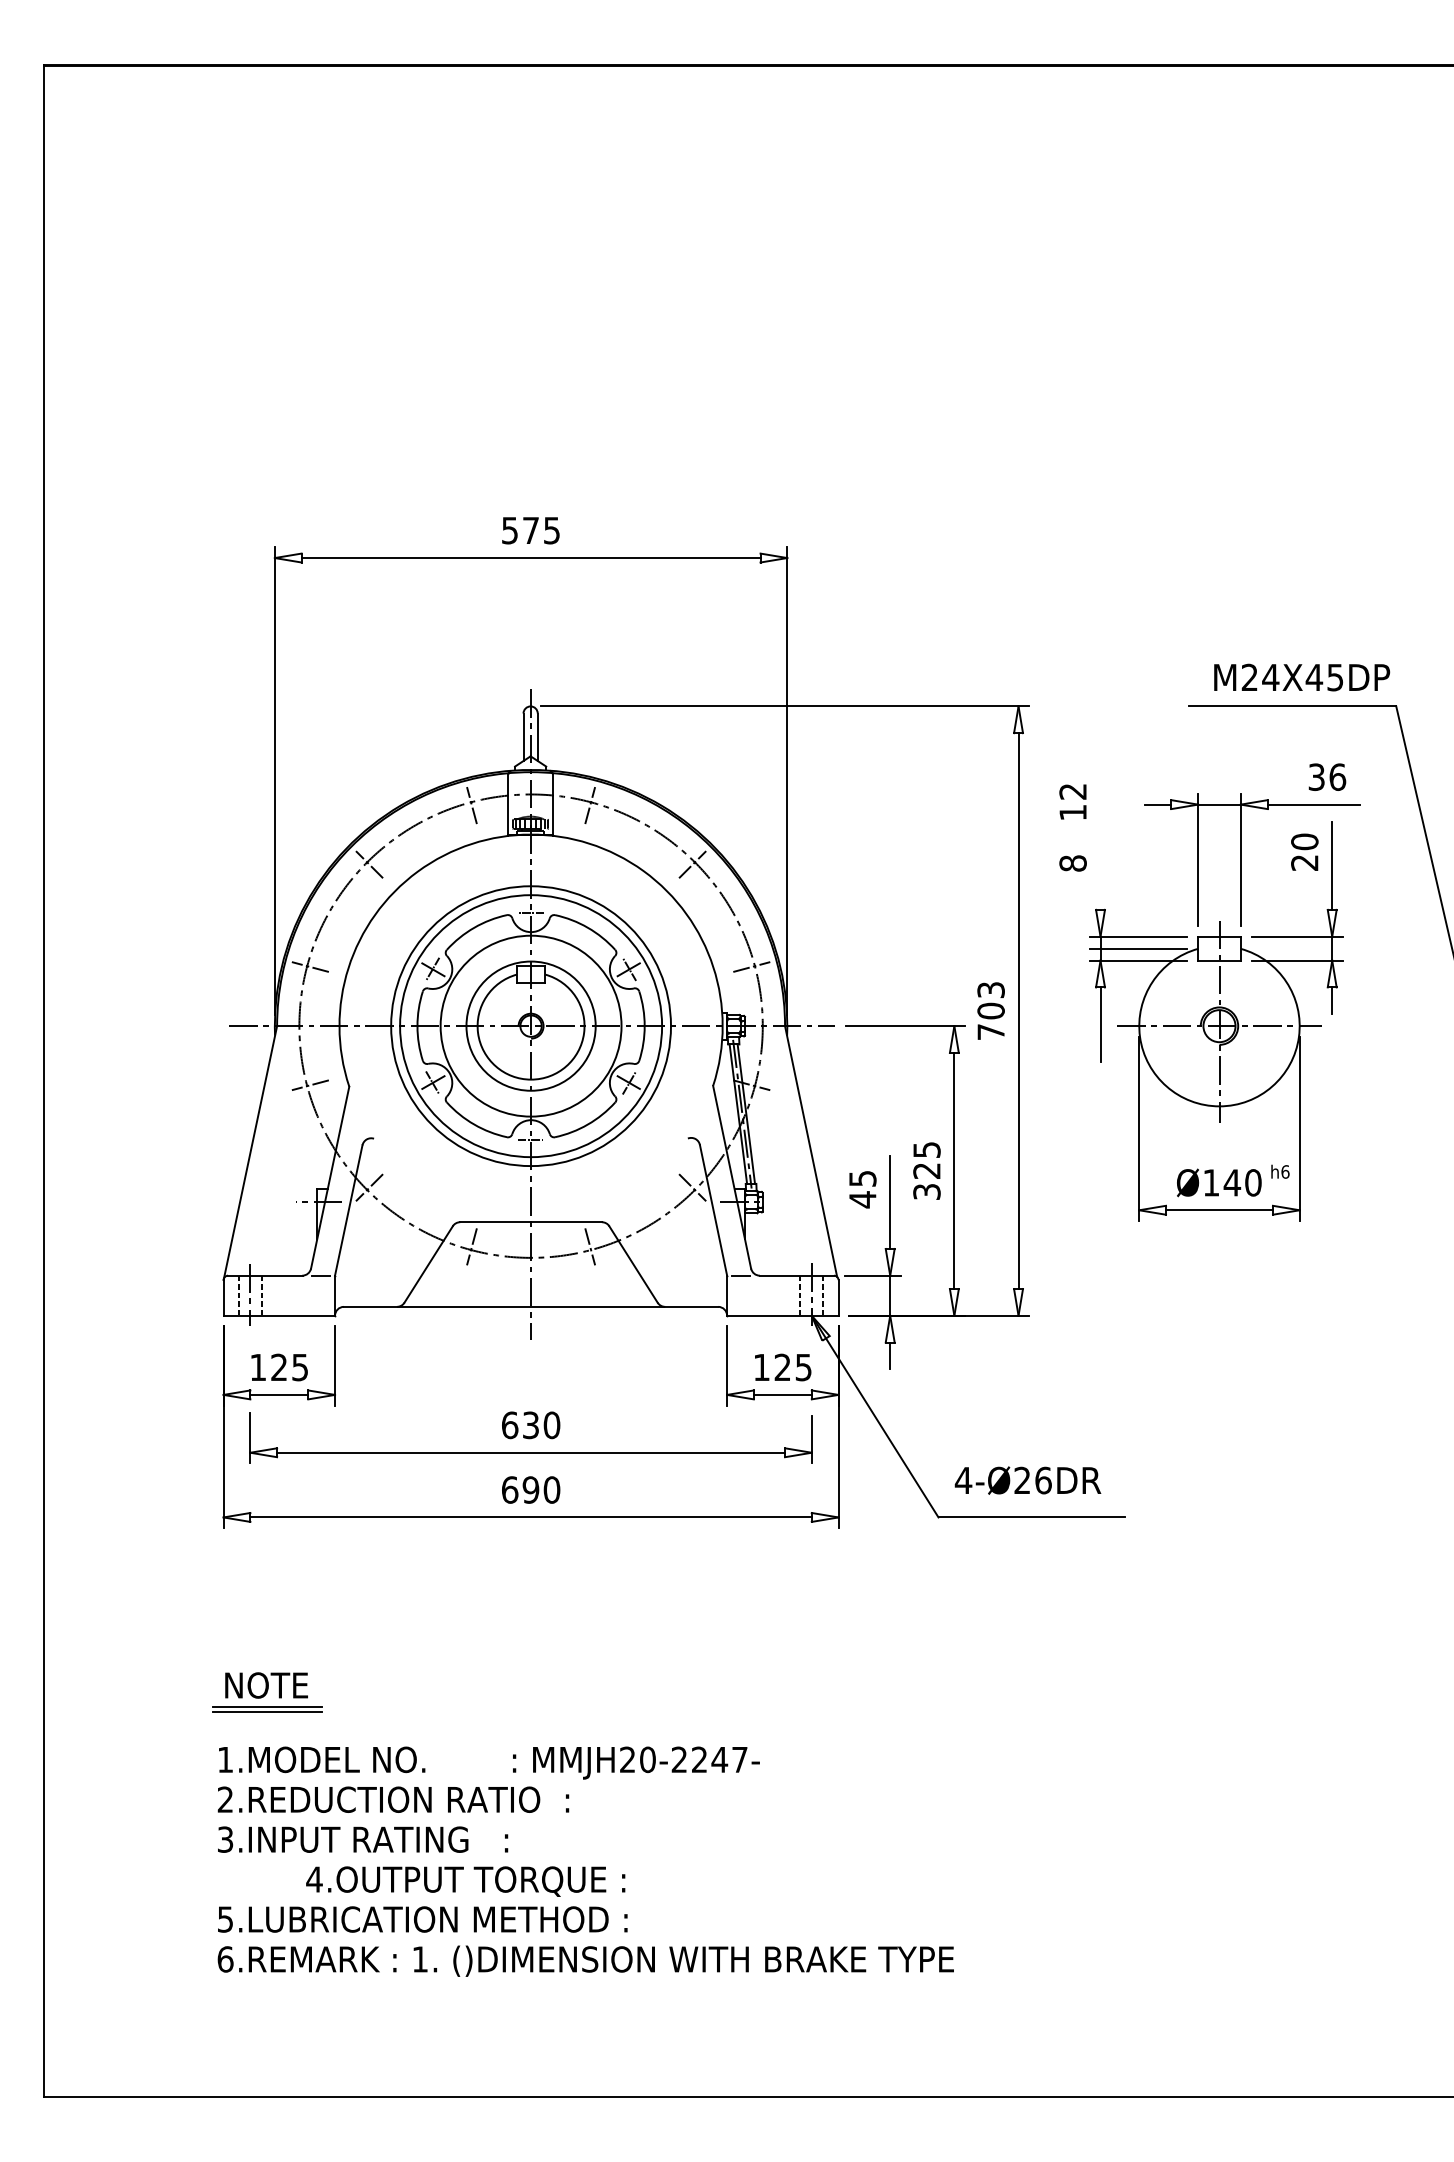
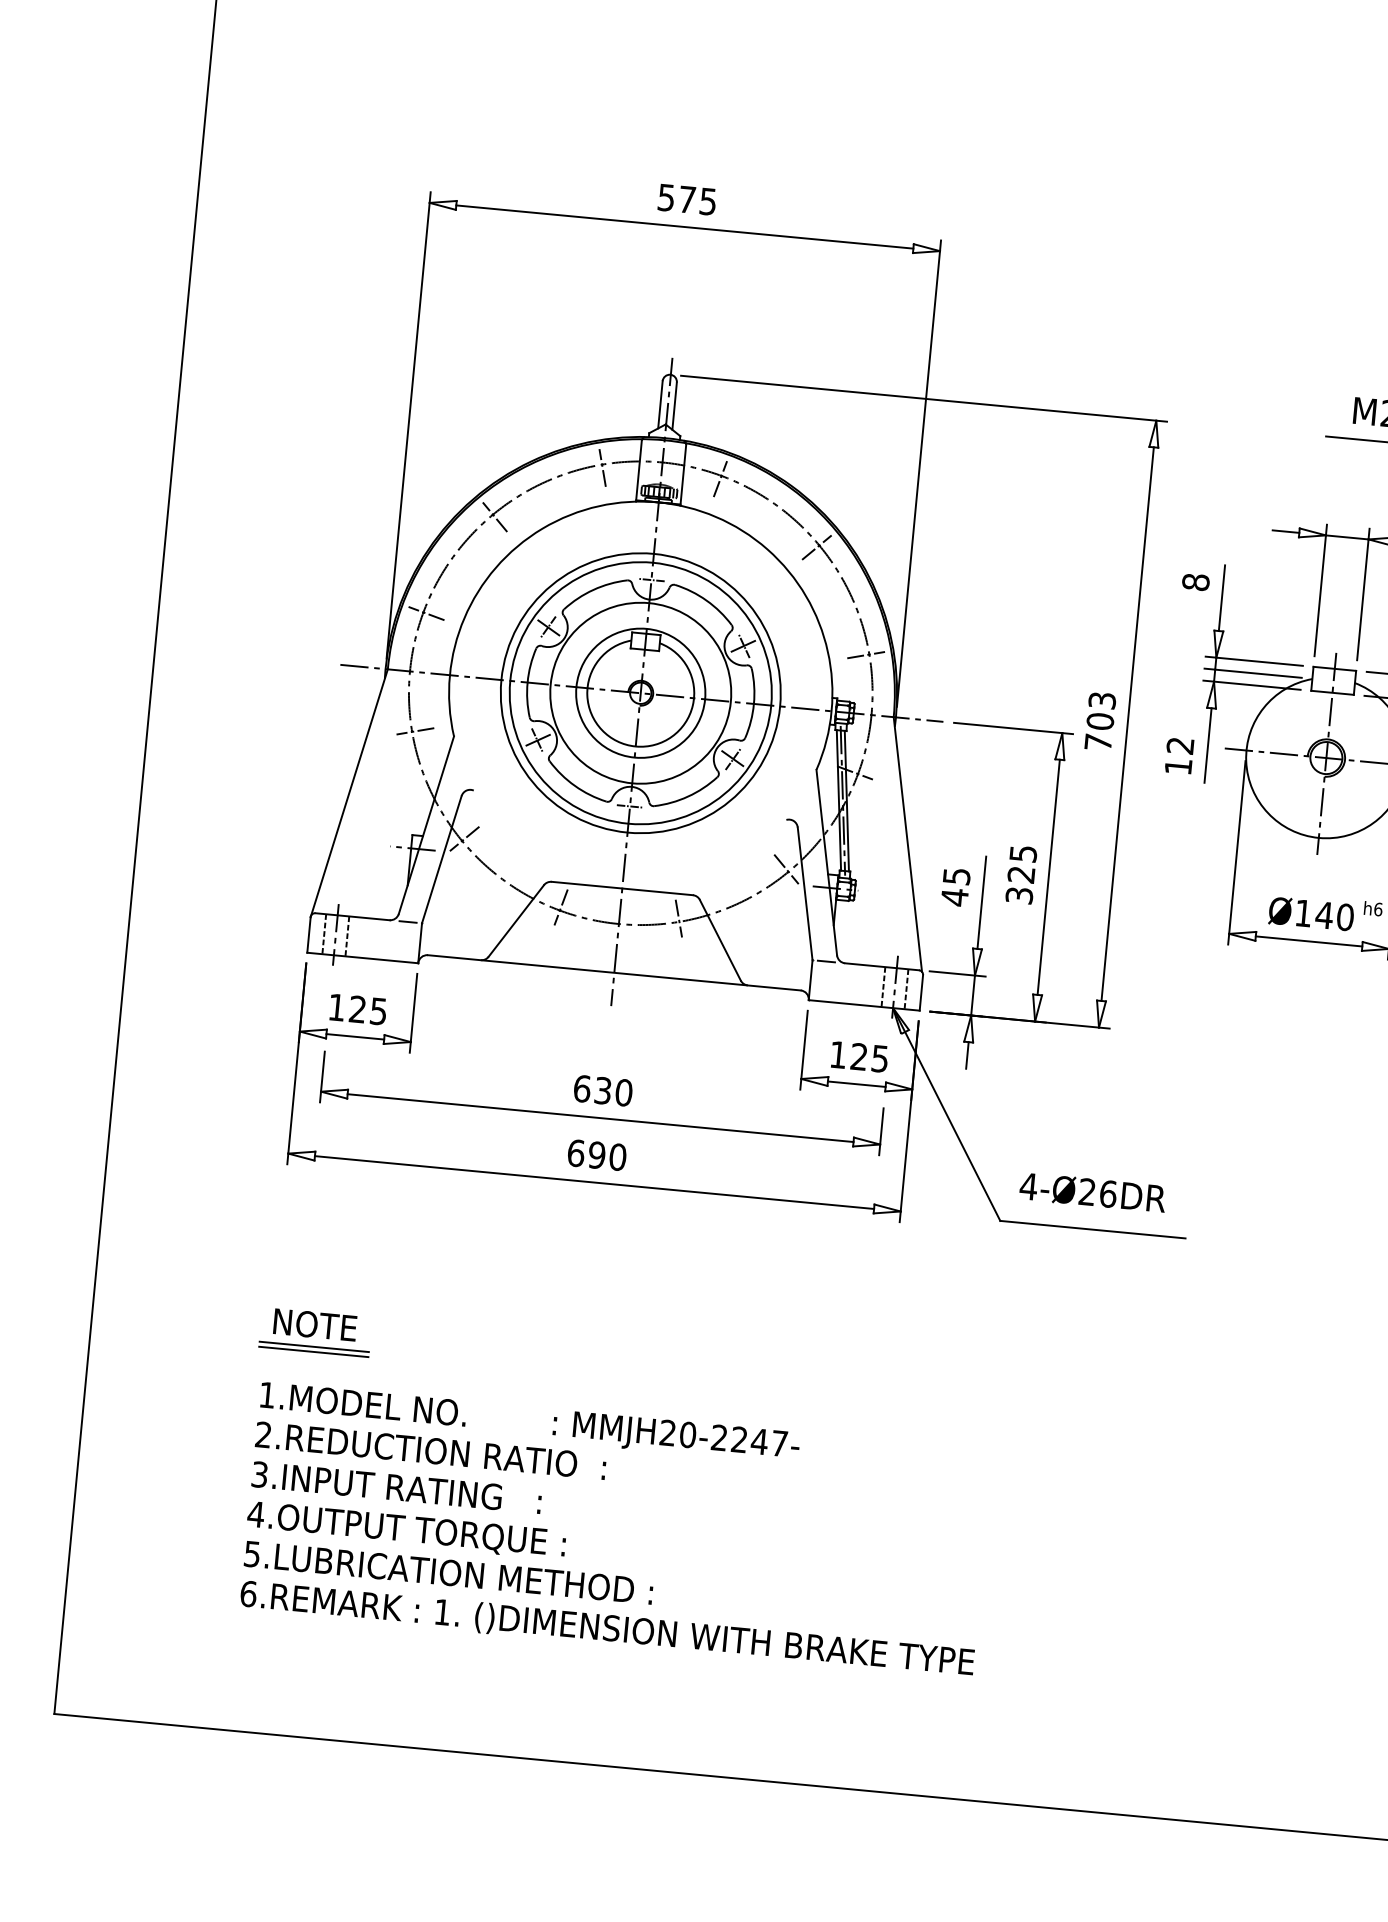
text: (1072, 801) -> (1178, 755), moved
line: (1100, 876) -> (1221, 597), added
text: (465, 1881) -> (406, 1530), moved

